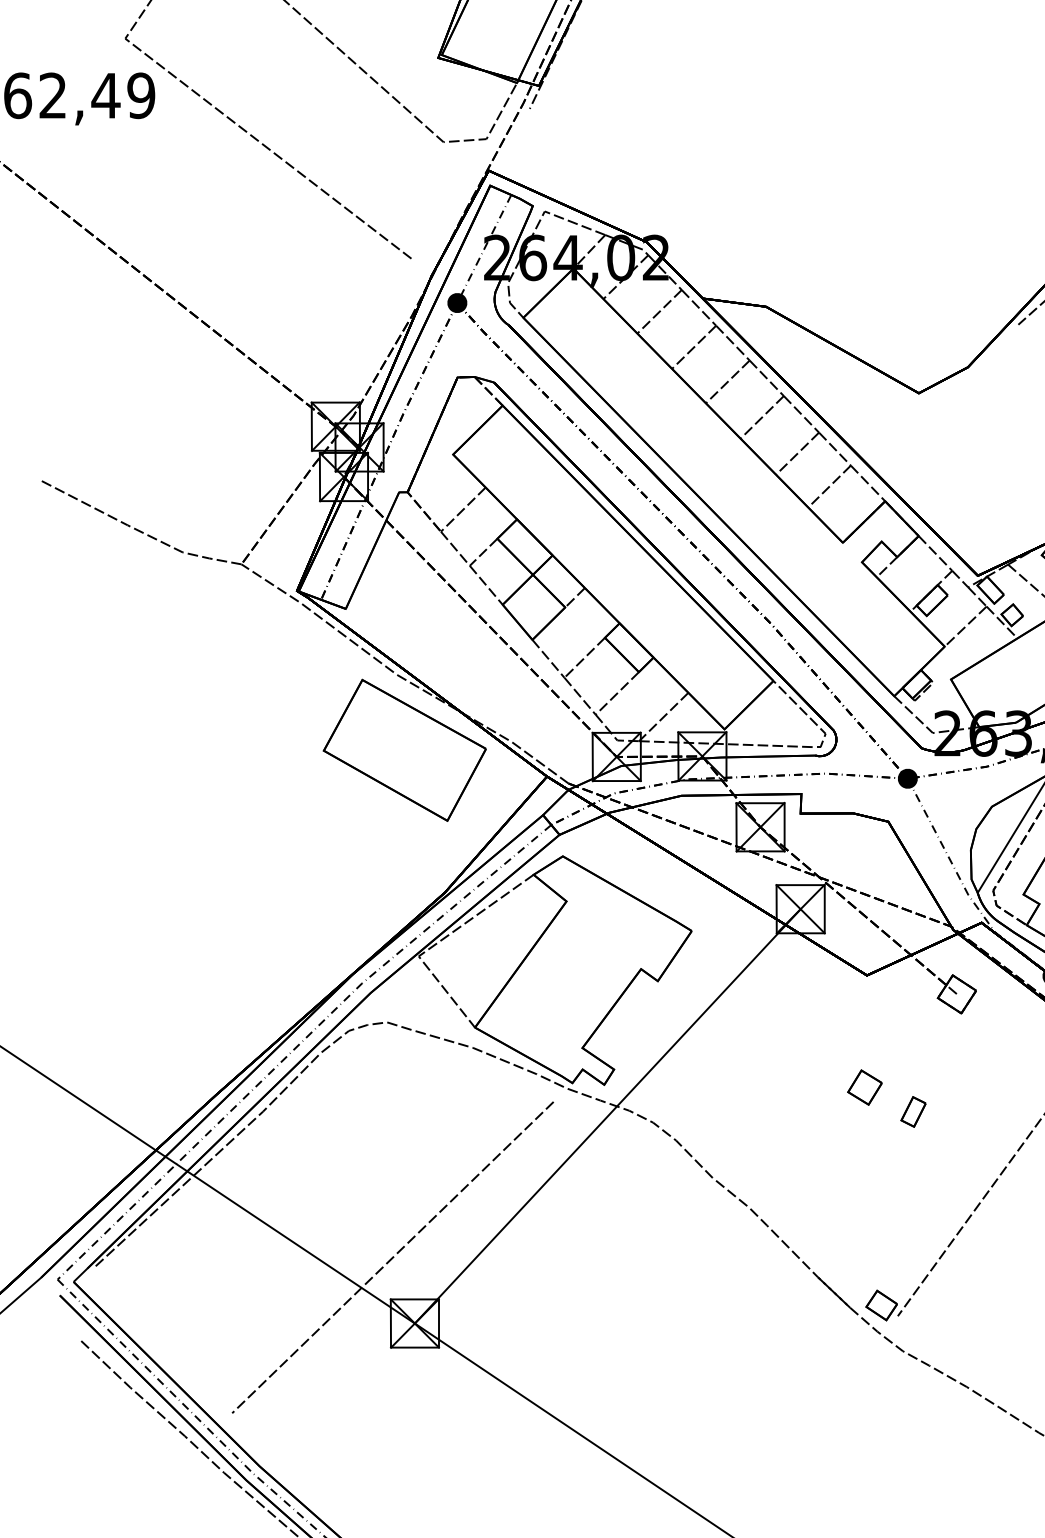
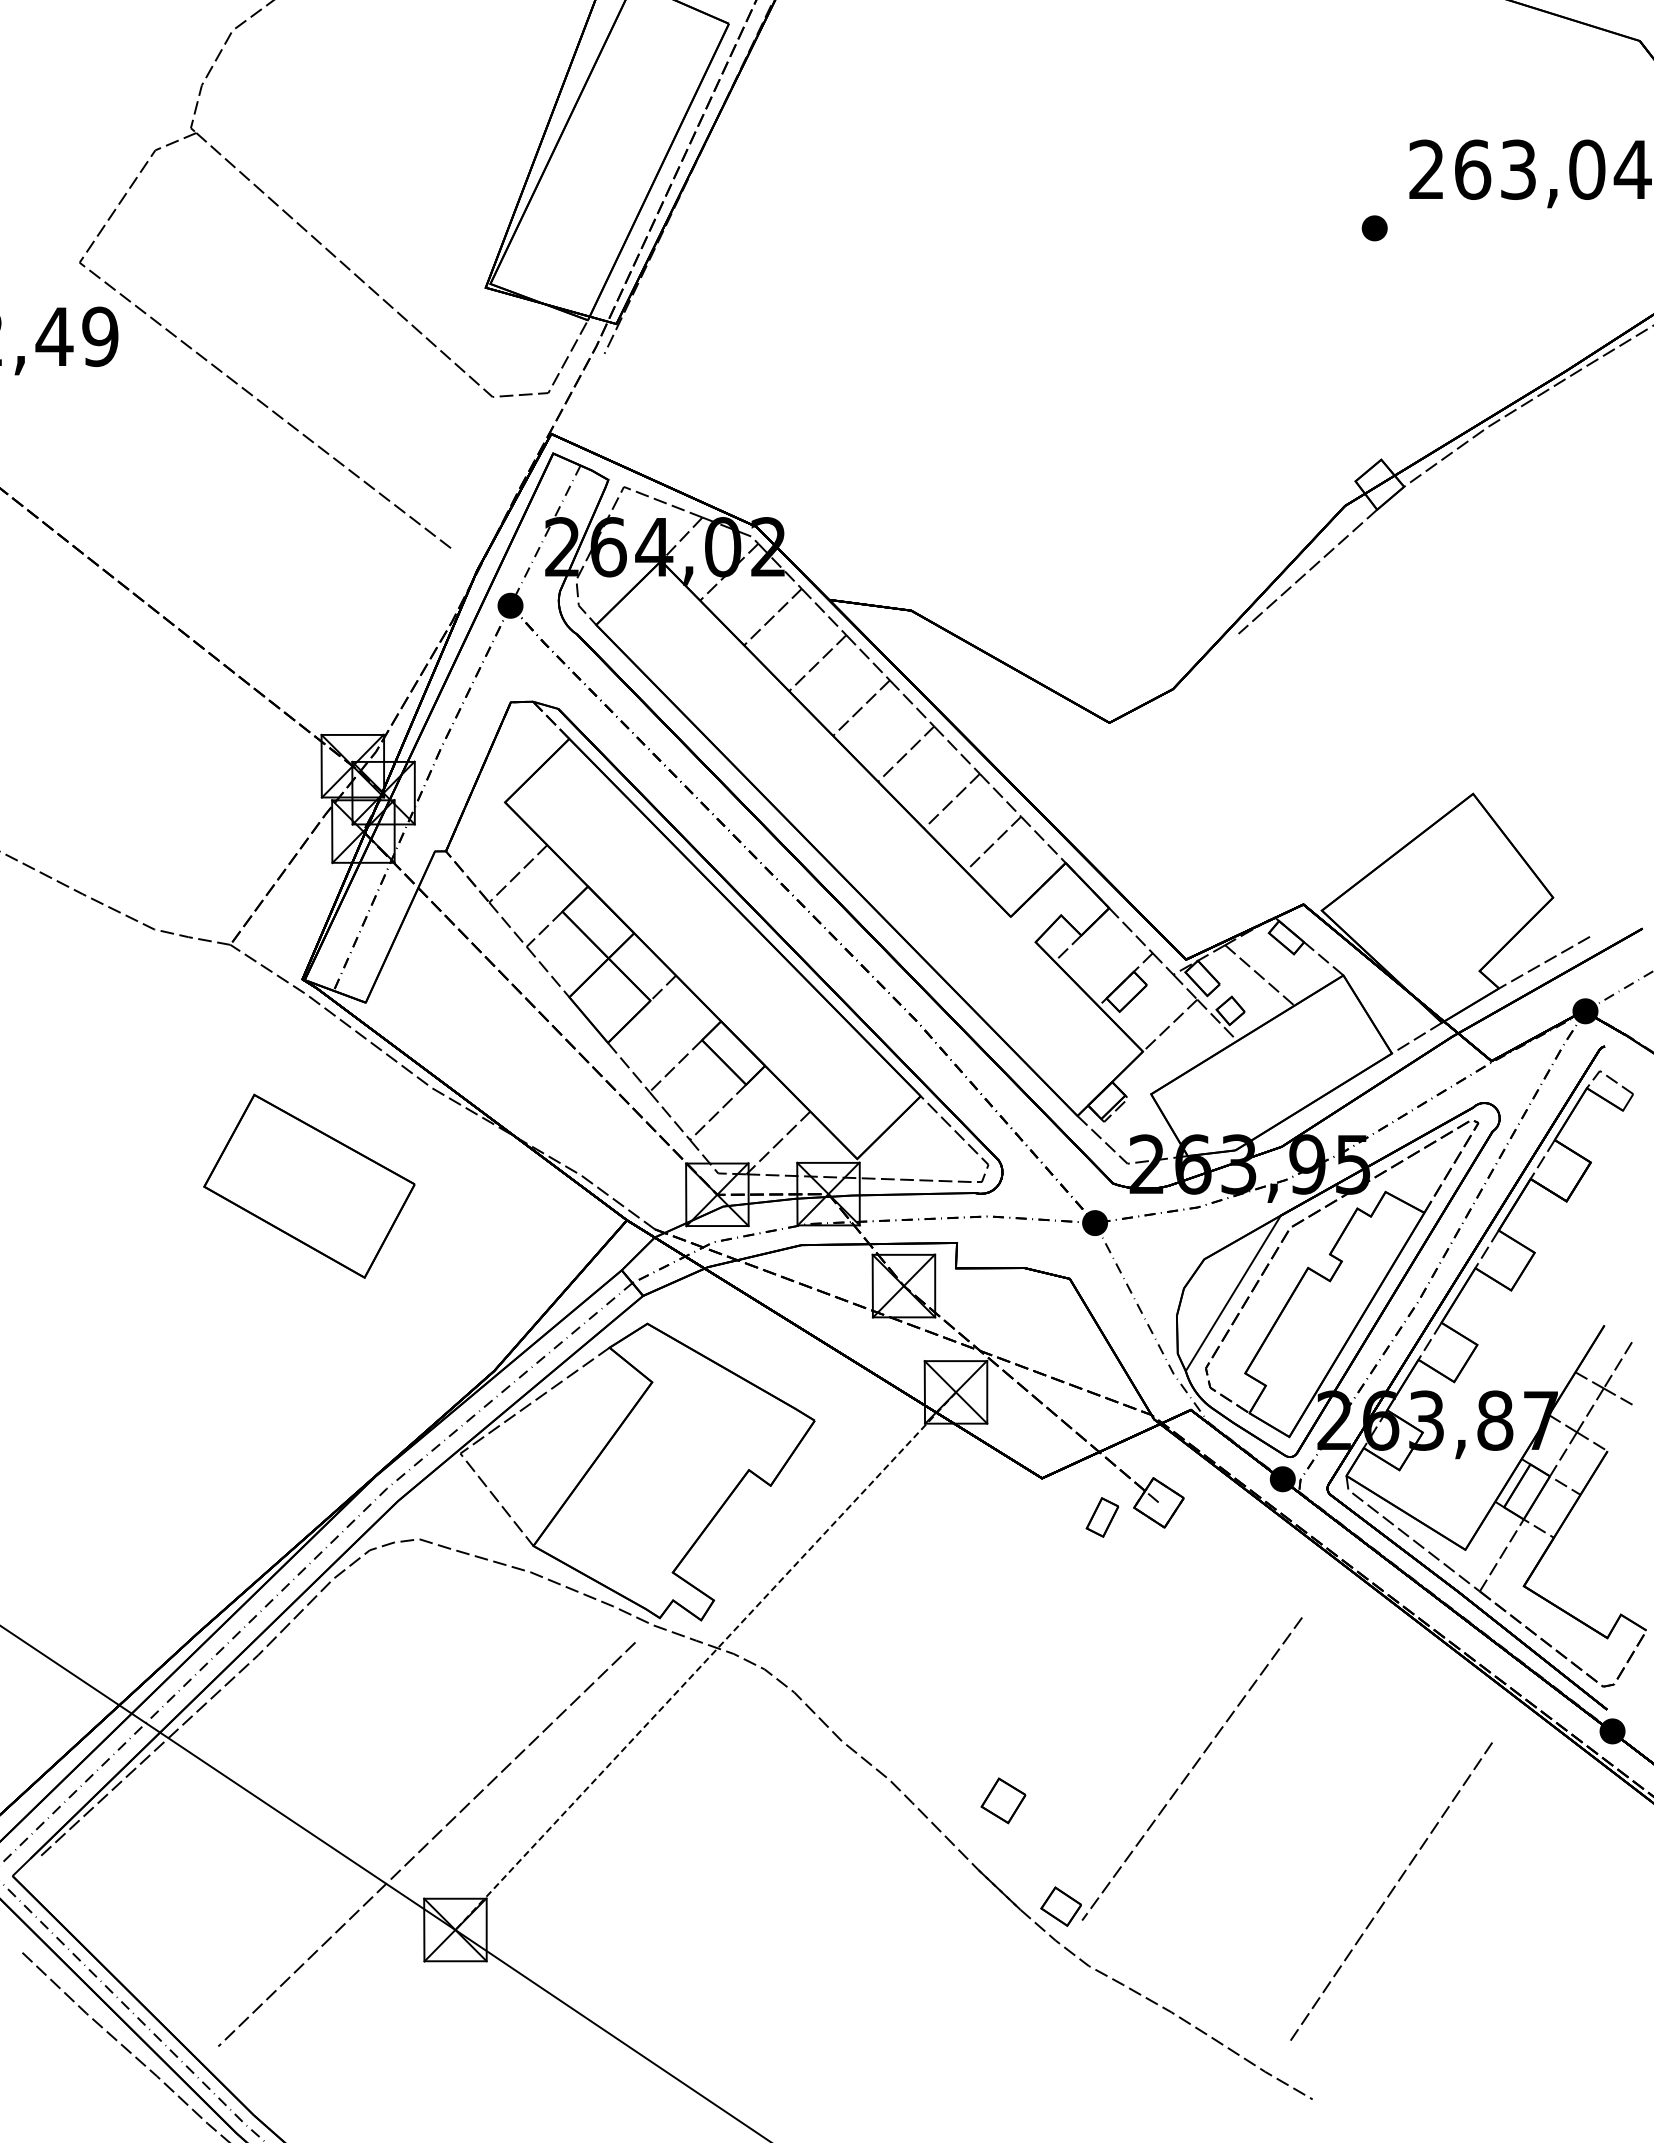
part: (404, 749) -> (309, 1185), moved
part: (864, 1087) -> (1003, 1800), moved
part: (913, 1111) -> (1102, 1517), moved
line: (607, 1116) -> (705, 1661), solid -> dashed

